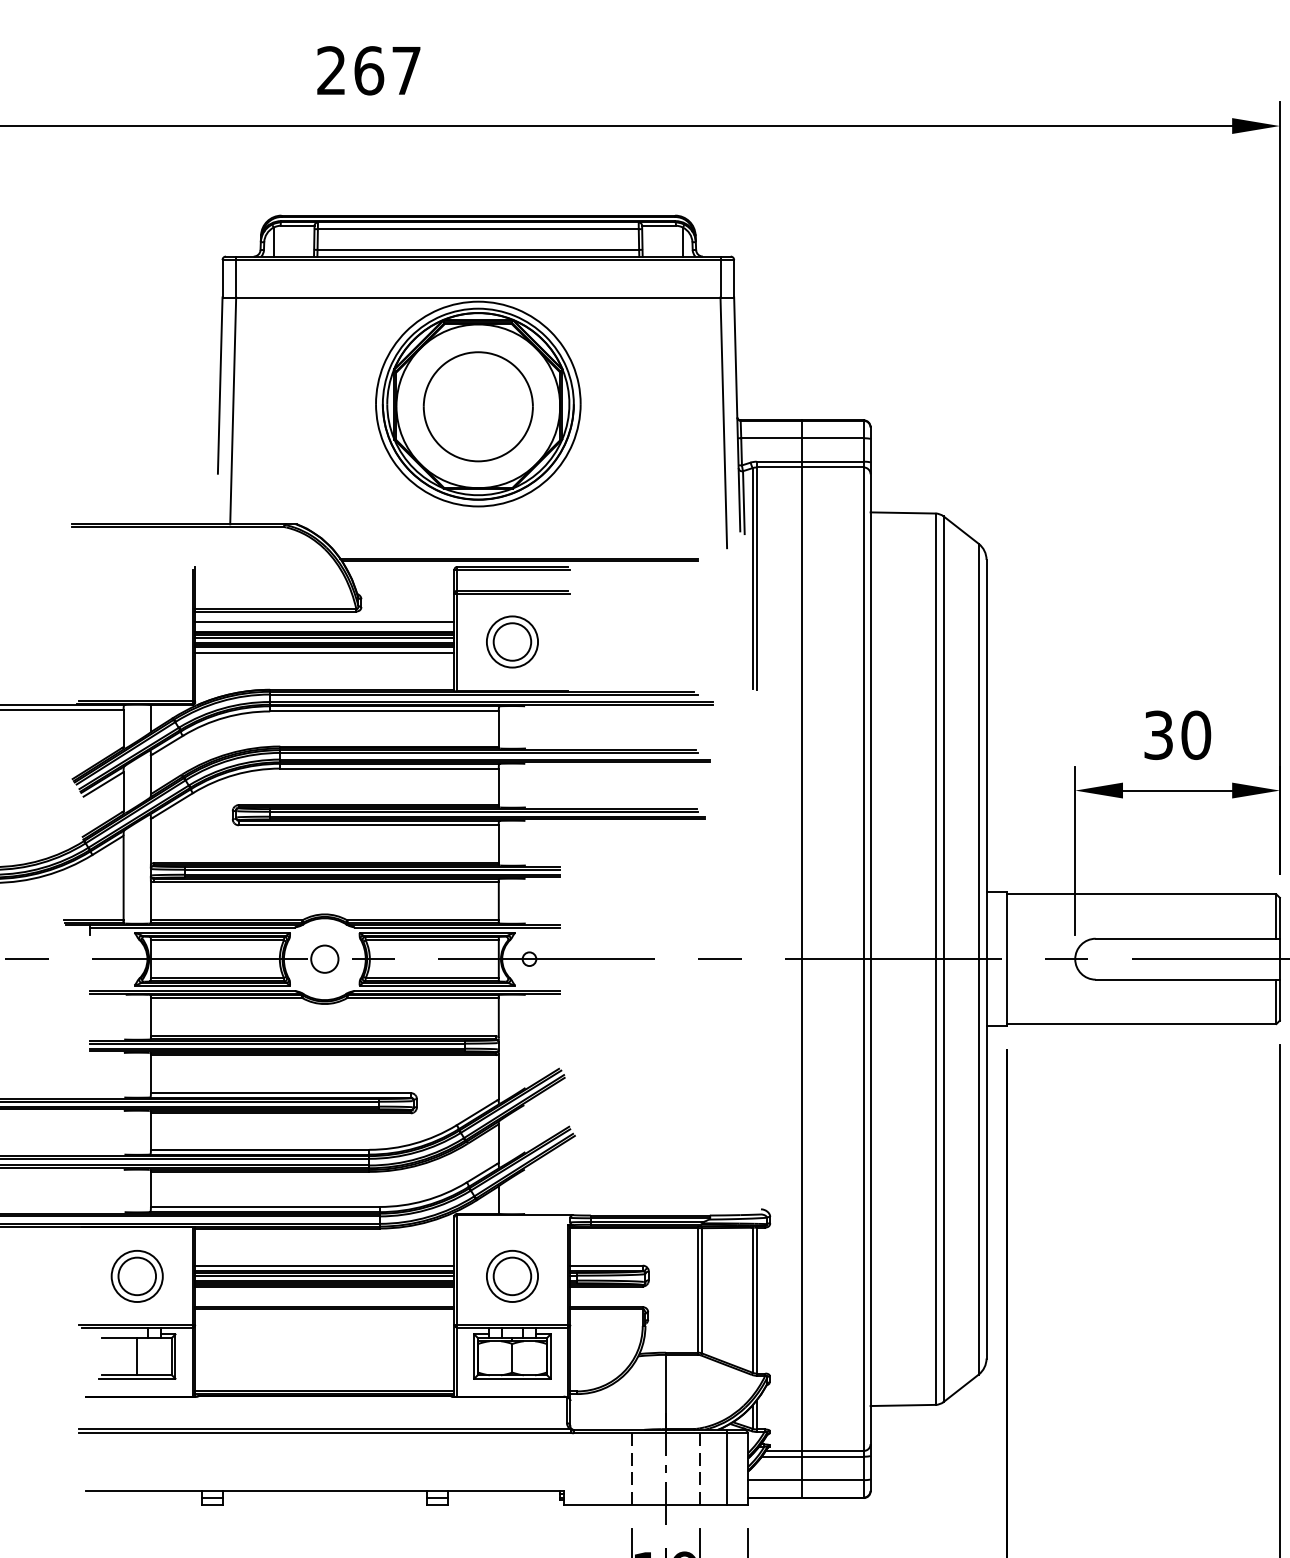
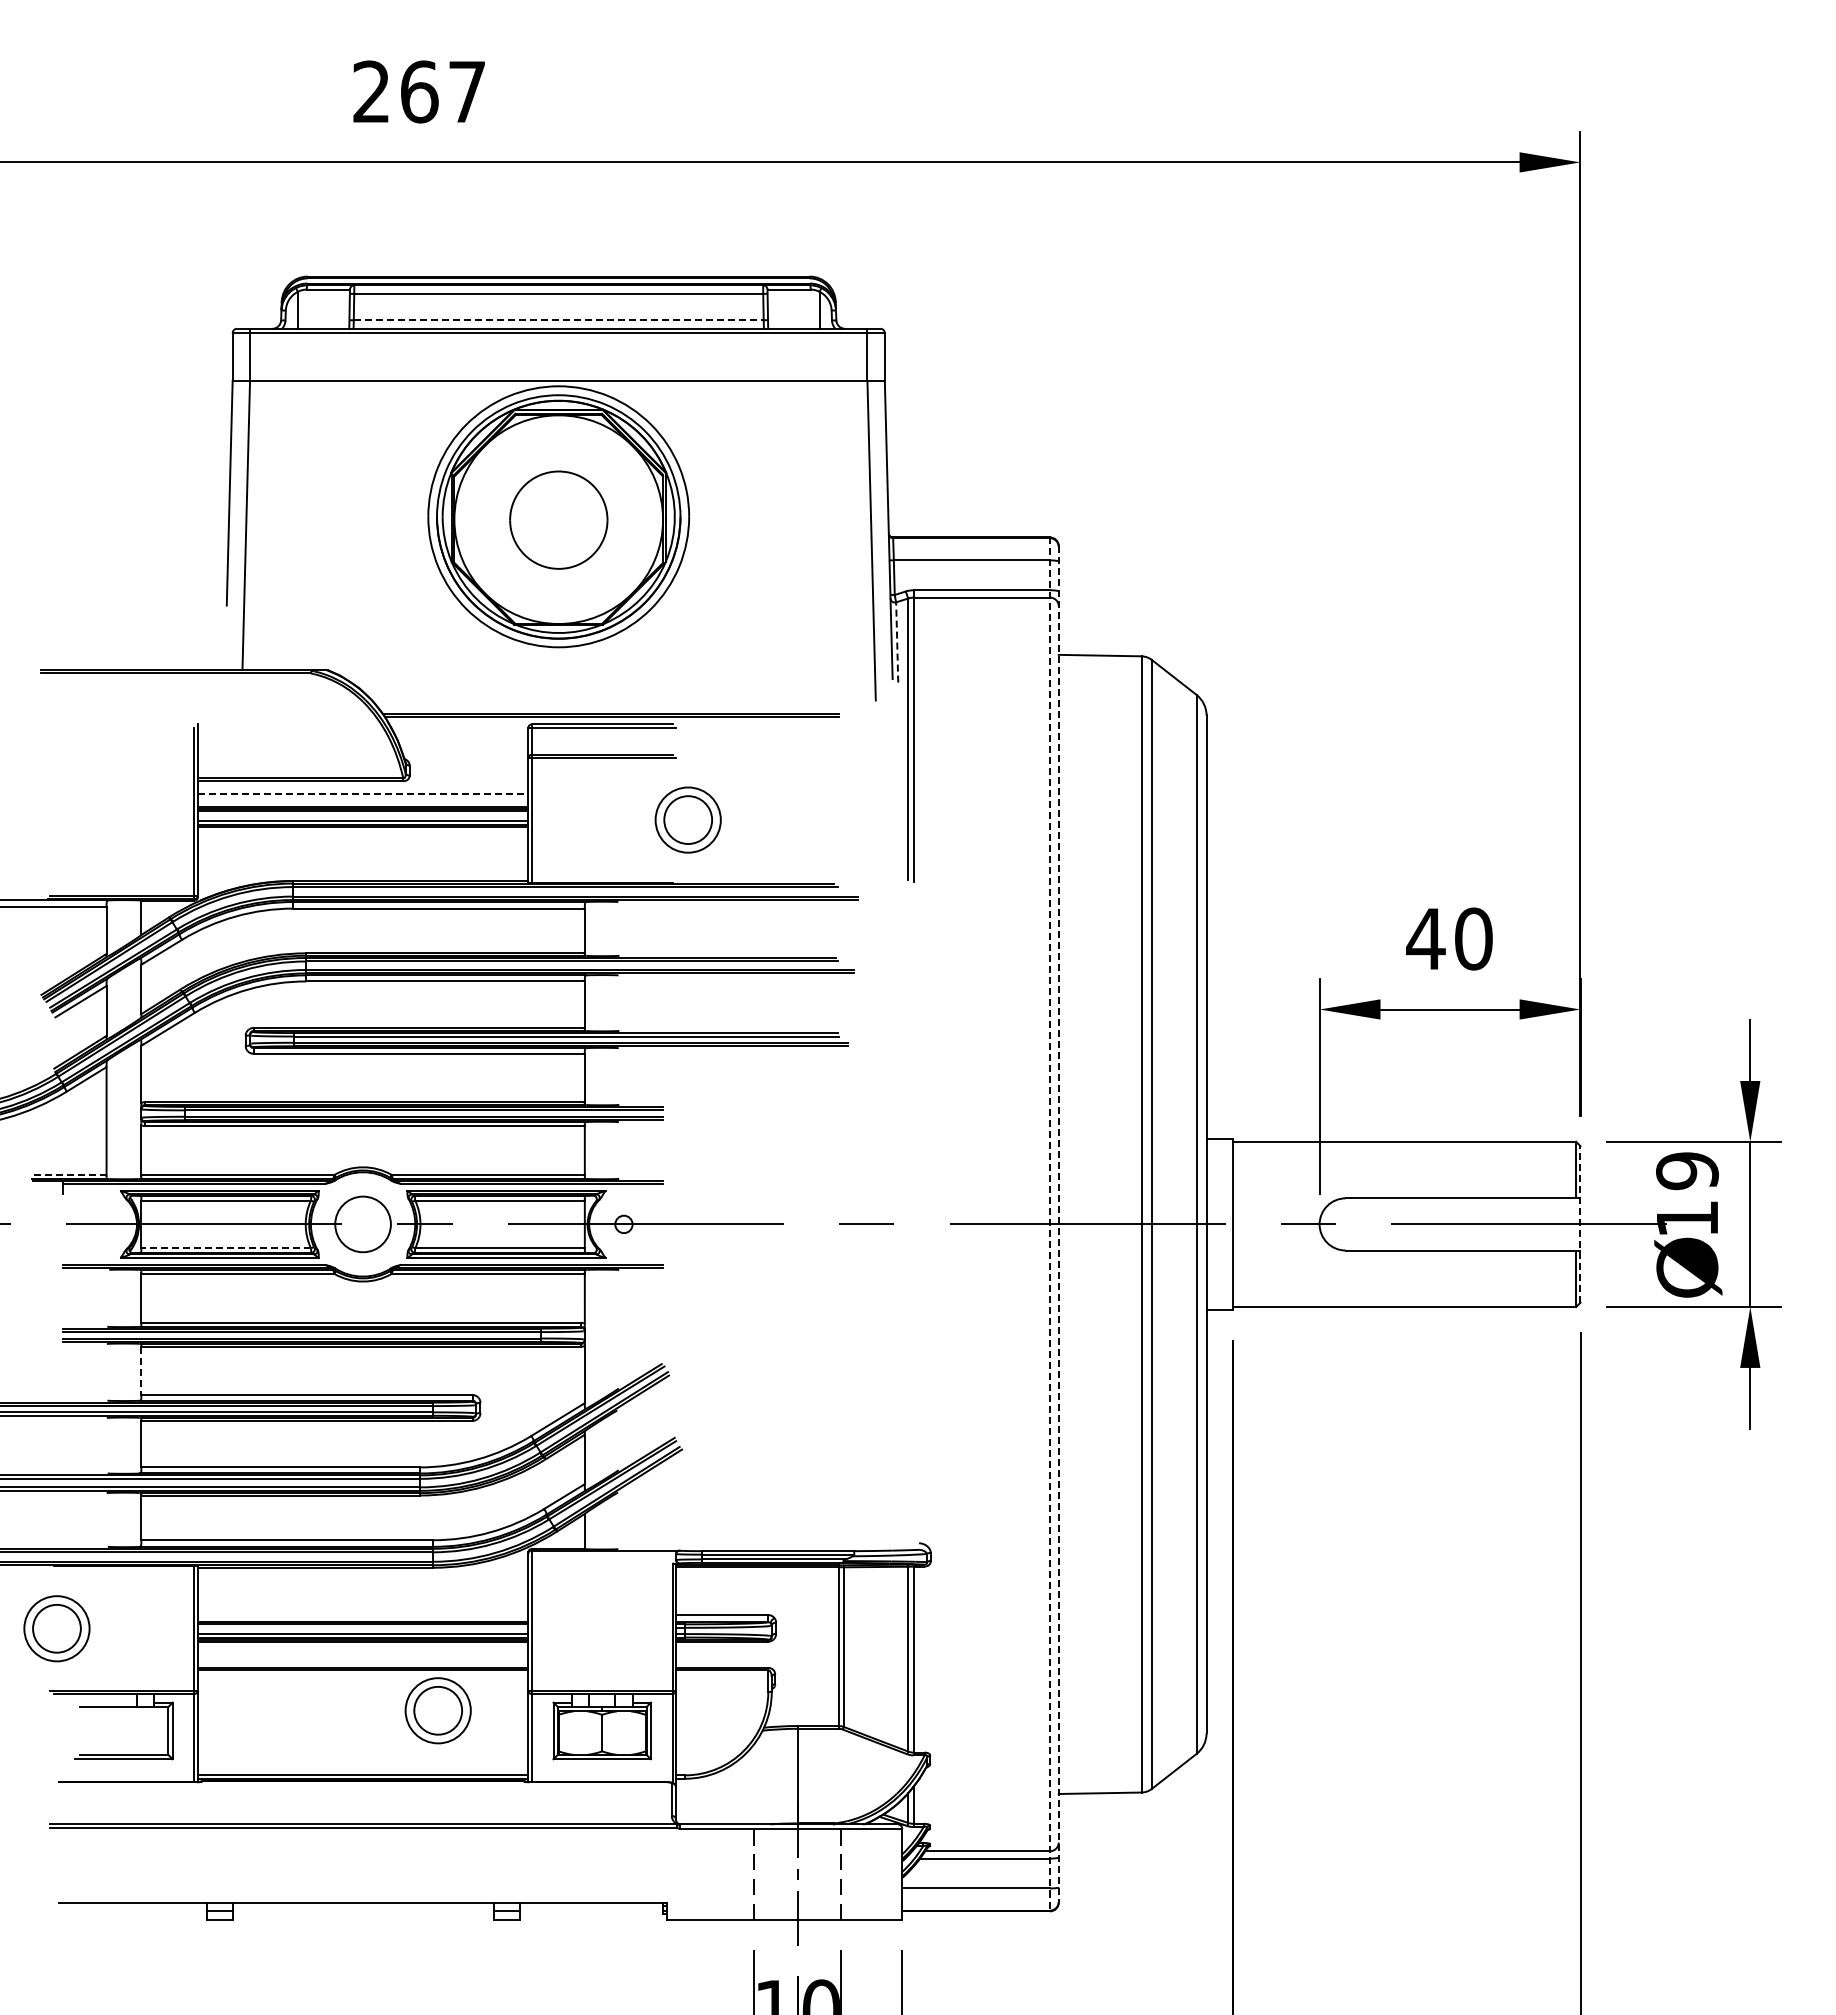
line: (478, 250) -> (558, 320), solid -> dashed
part: (478, 406) -> (558, 519), size x0.7
line: (744, 501) -> (897, 641), solid -> dashed
line: (325, 621) -> (363, 794), solid -> dashed
line: (324, 637) -> (362, 814), removed
part: (511, 641) -> (687, 819), moved
line: (324, 652) -> (362, 833), removed
text: (1158, 734) -> (1425, 938), 30 -> 40
line: (93, 920) -> (68, 1174), solid -> dashed
line: (1279, 958) -> (1580, 1223), solid -> dashed
circle: (324, 959) -> (362, 1224), size x1.6
line: (802, 959) -> (971, 1224), removed
line: (864, 959) -> (1050, 1224), solid -> dashed
line: (870, 959) -> (1058, 1224), solid -> dashed
line: (217, 978) -> (226, 1248), solid -> dashed
line: (151, 1074) -> (141, 1371), solid -> dashed
line: (324, 1266) -> (362, 1615), removed
line: (324, 1275) -> (362, 1627), removed
part: (136, 1276) -> (56, 1628), moved
part: (511, 1276) -> (437, 1710), moved
line: (136, 1356) -> (123, 1730), removed
line: (727, 1467) -> (876, 1872), removed

